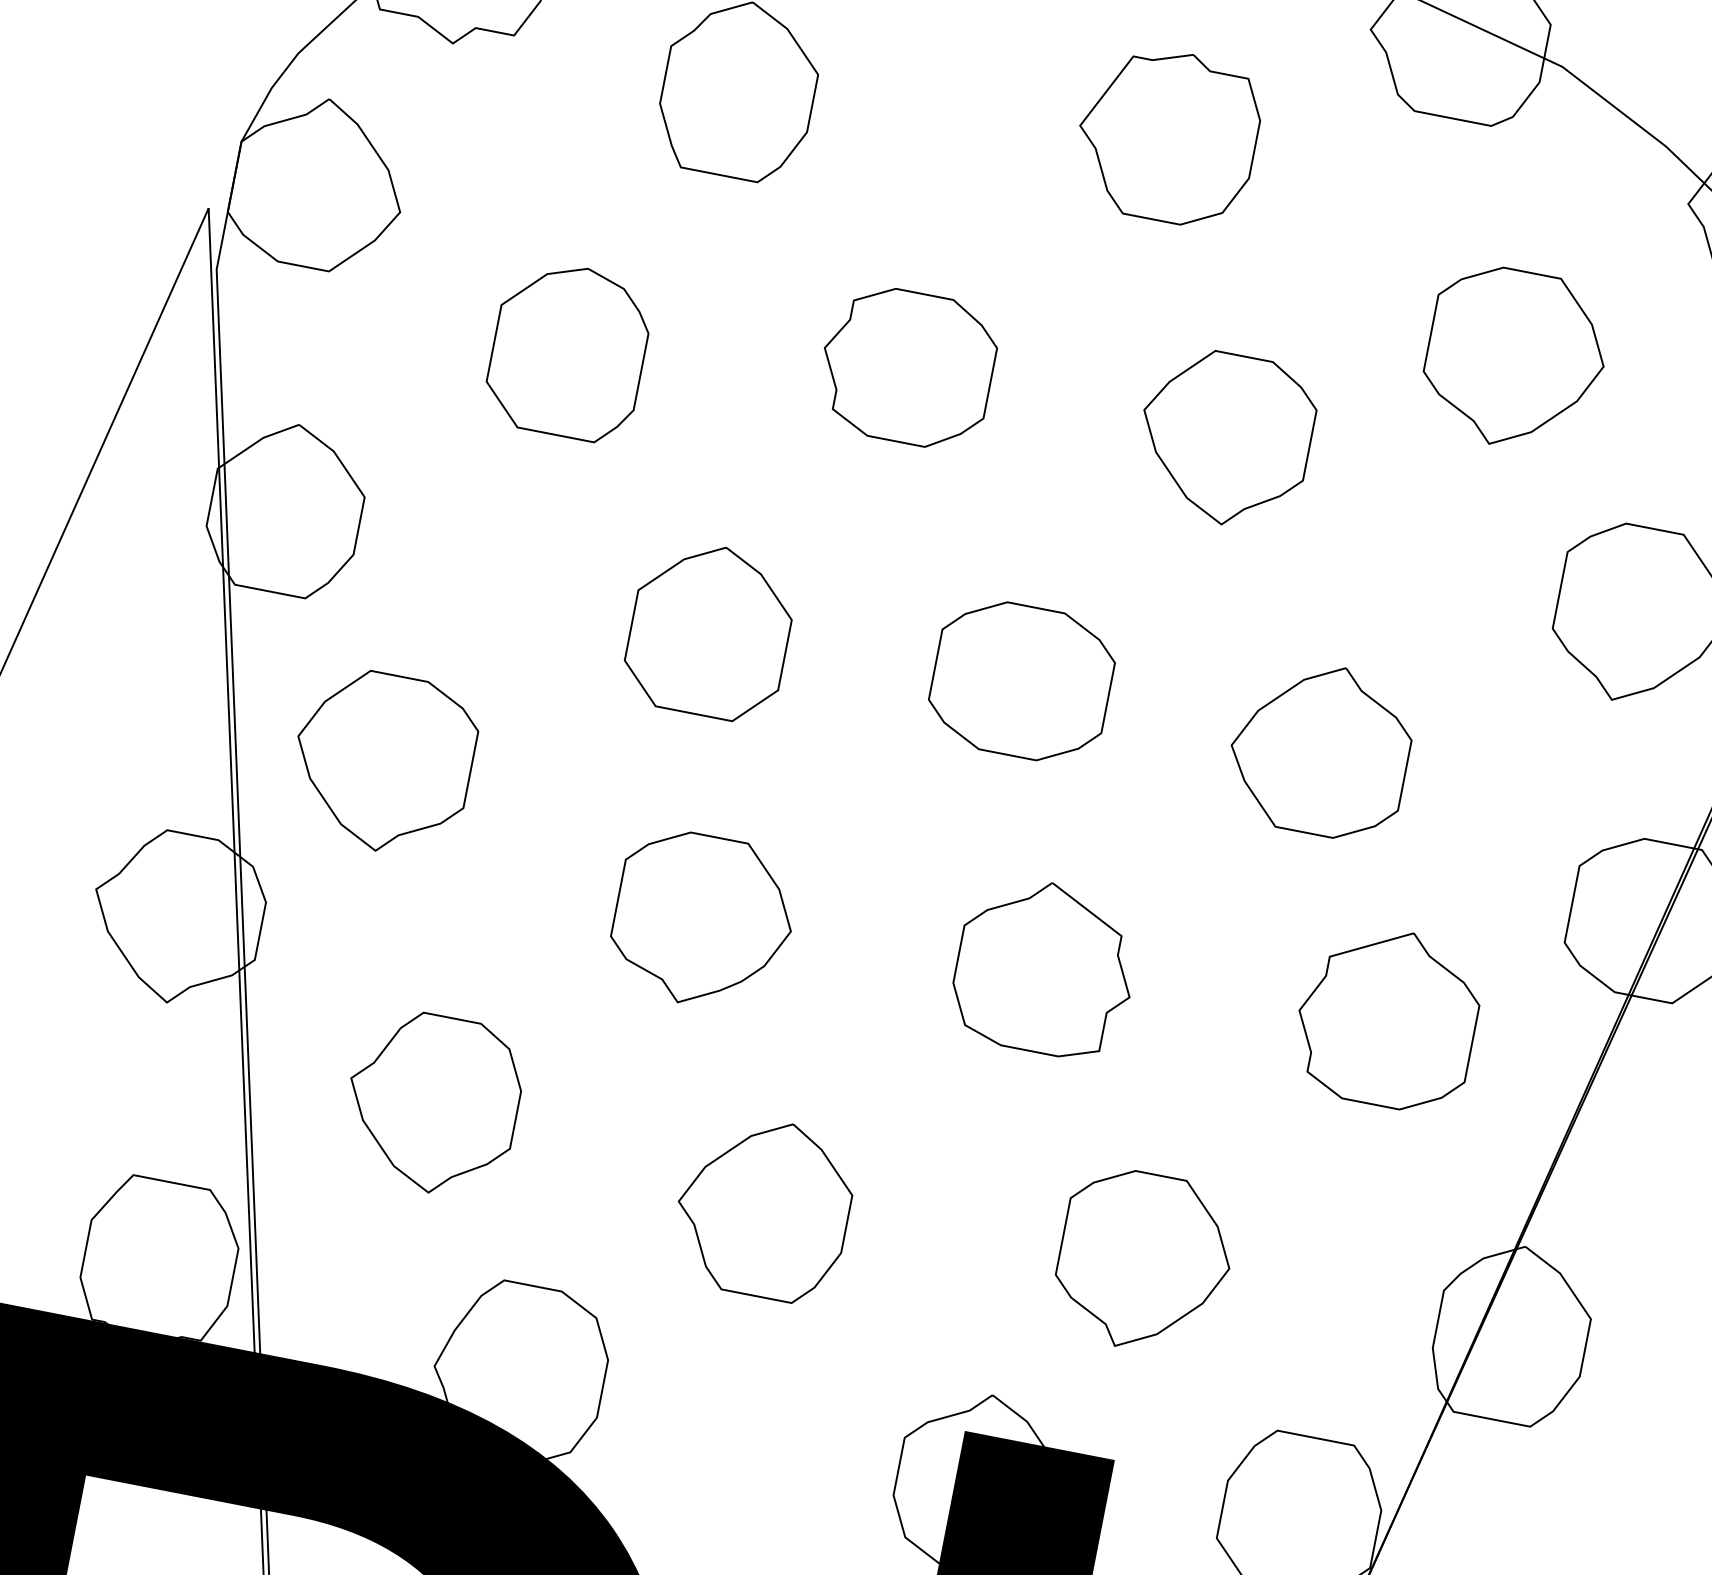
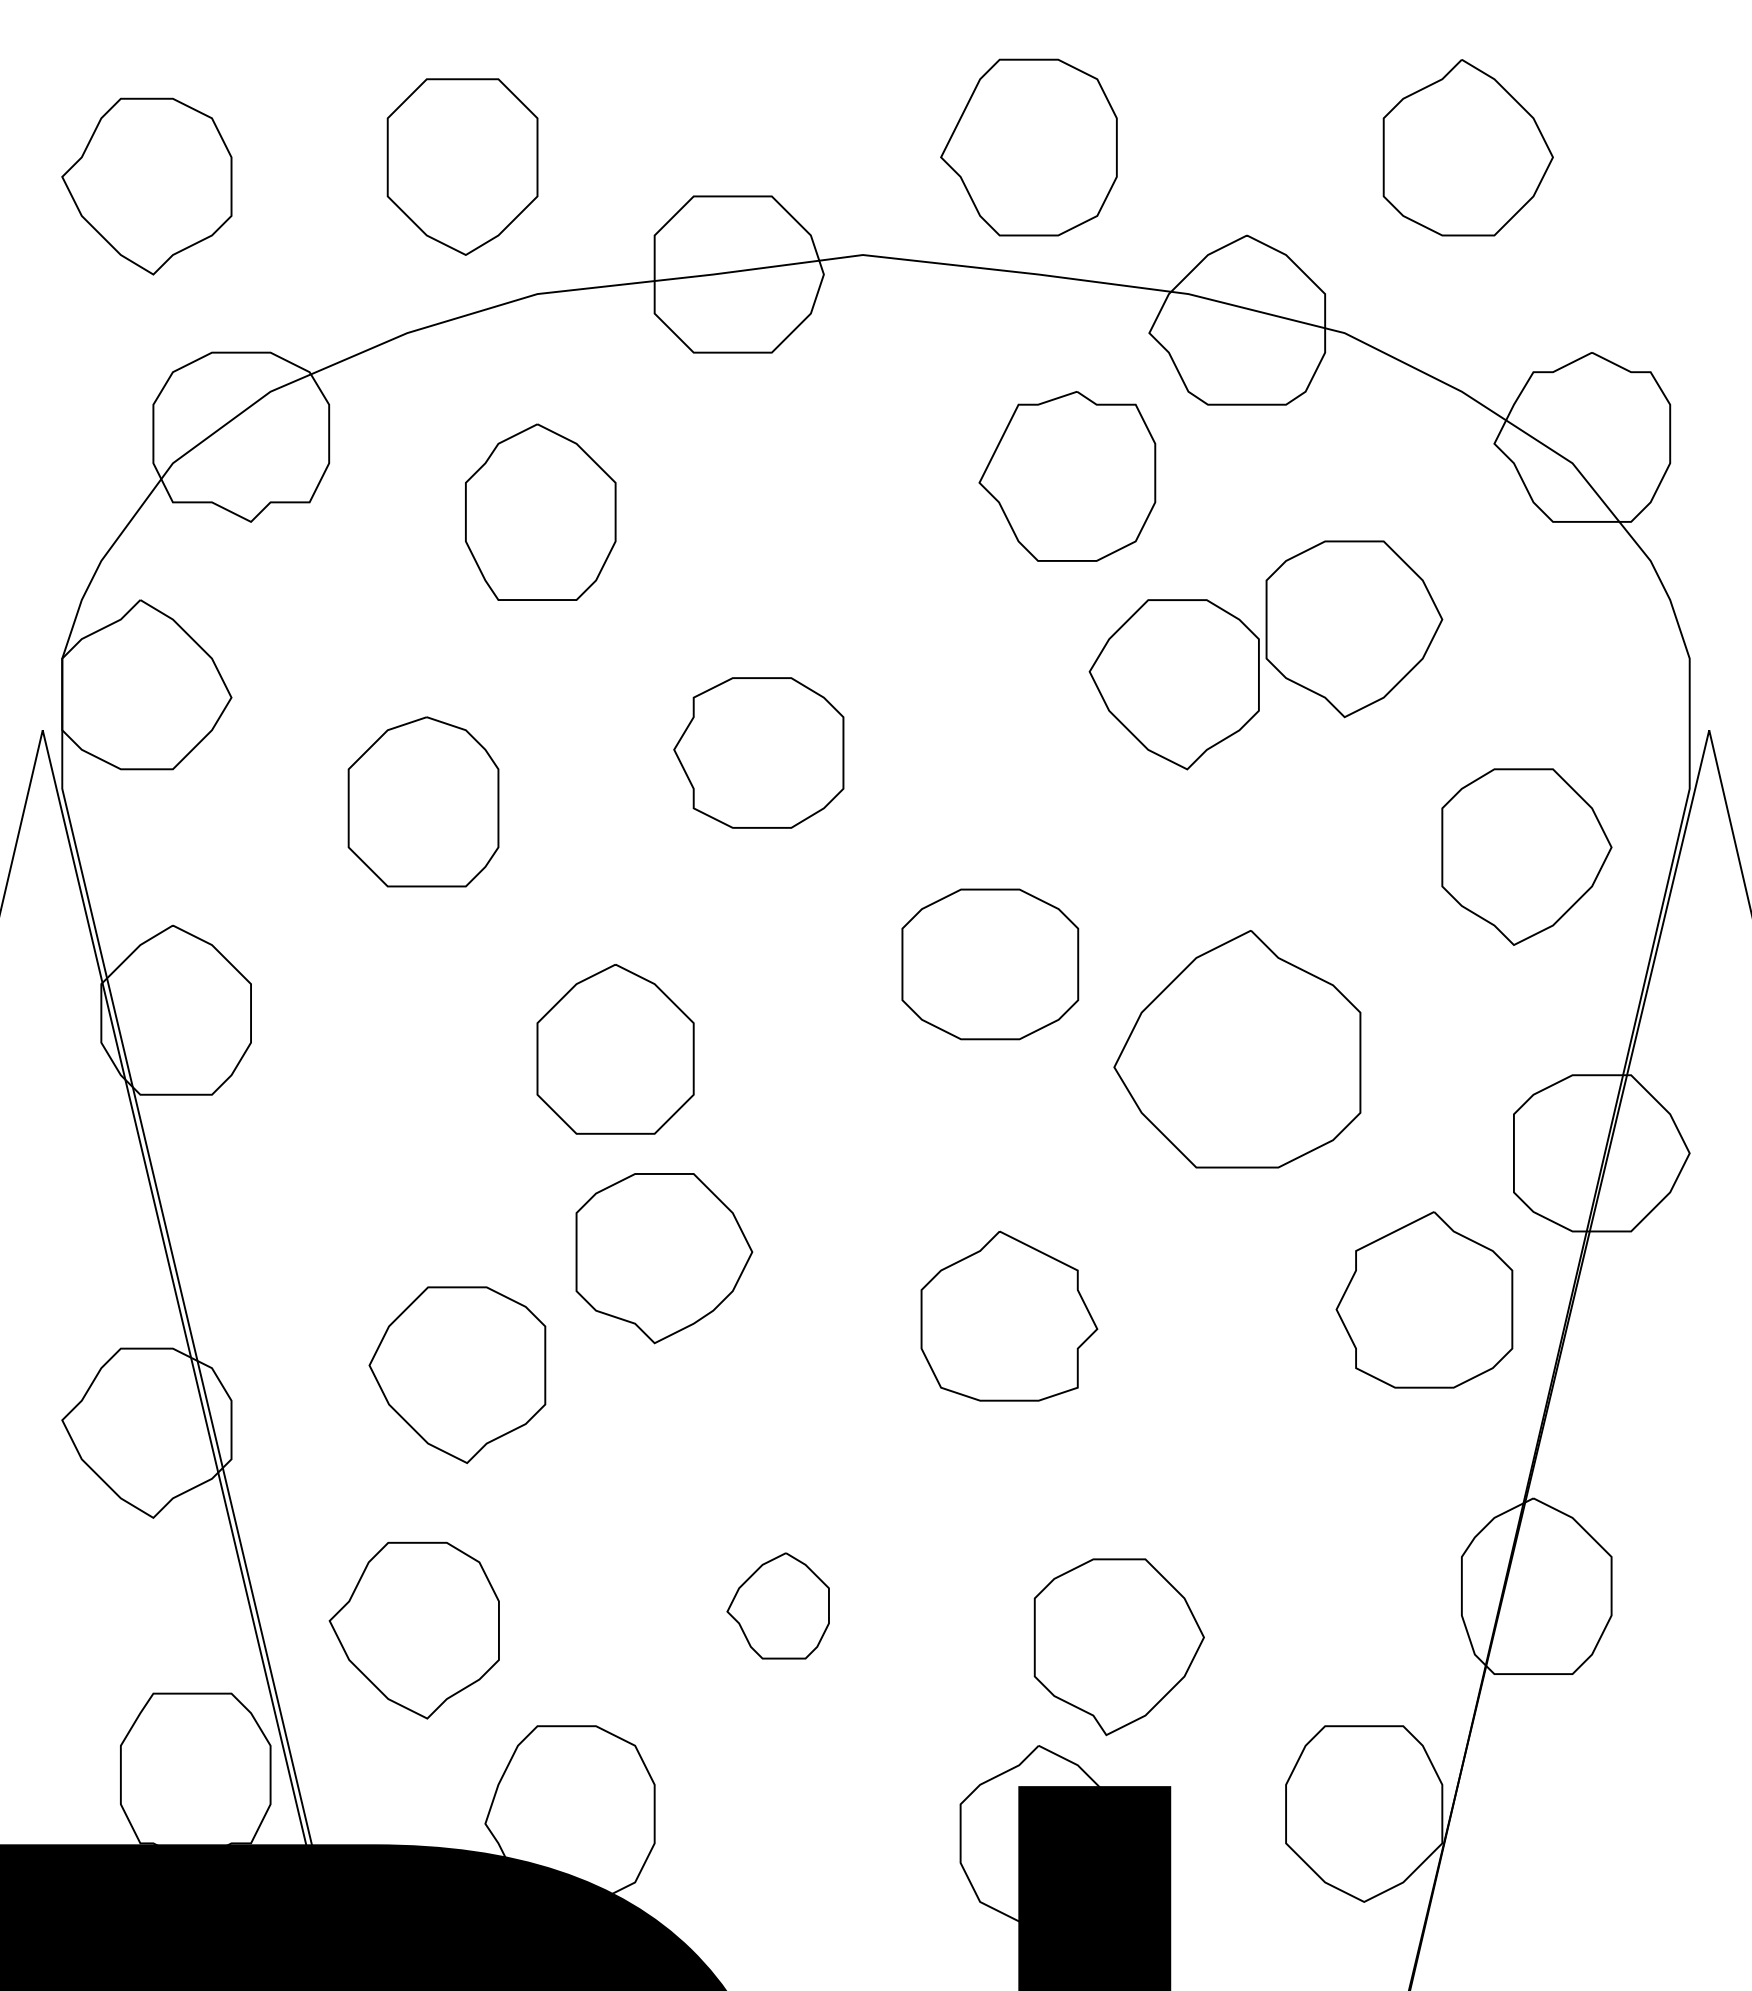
part: (1167, 136) -> (1067, 476), moved
part: (1224, 438) -> (1173, 684), moved
part: (1022, 681) -> (990, 964), moved
part: (1319, 749) -> (1236, 1049), size x1.4
part: (382, 761) -> (457, 1374), moved
part: (703, 921) -> (664, 1258), moved
part: (1387, 1017) -> (1424, 1299), moved
part: (431, 1103) -> (413, 1630), moved
part: (762, 1207) -> (777, 1605), size x0.6
part: (1143, 1262) -> (1118, 1647), moved

